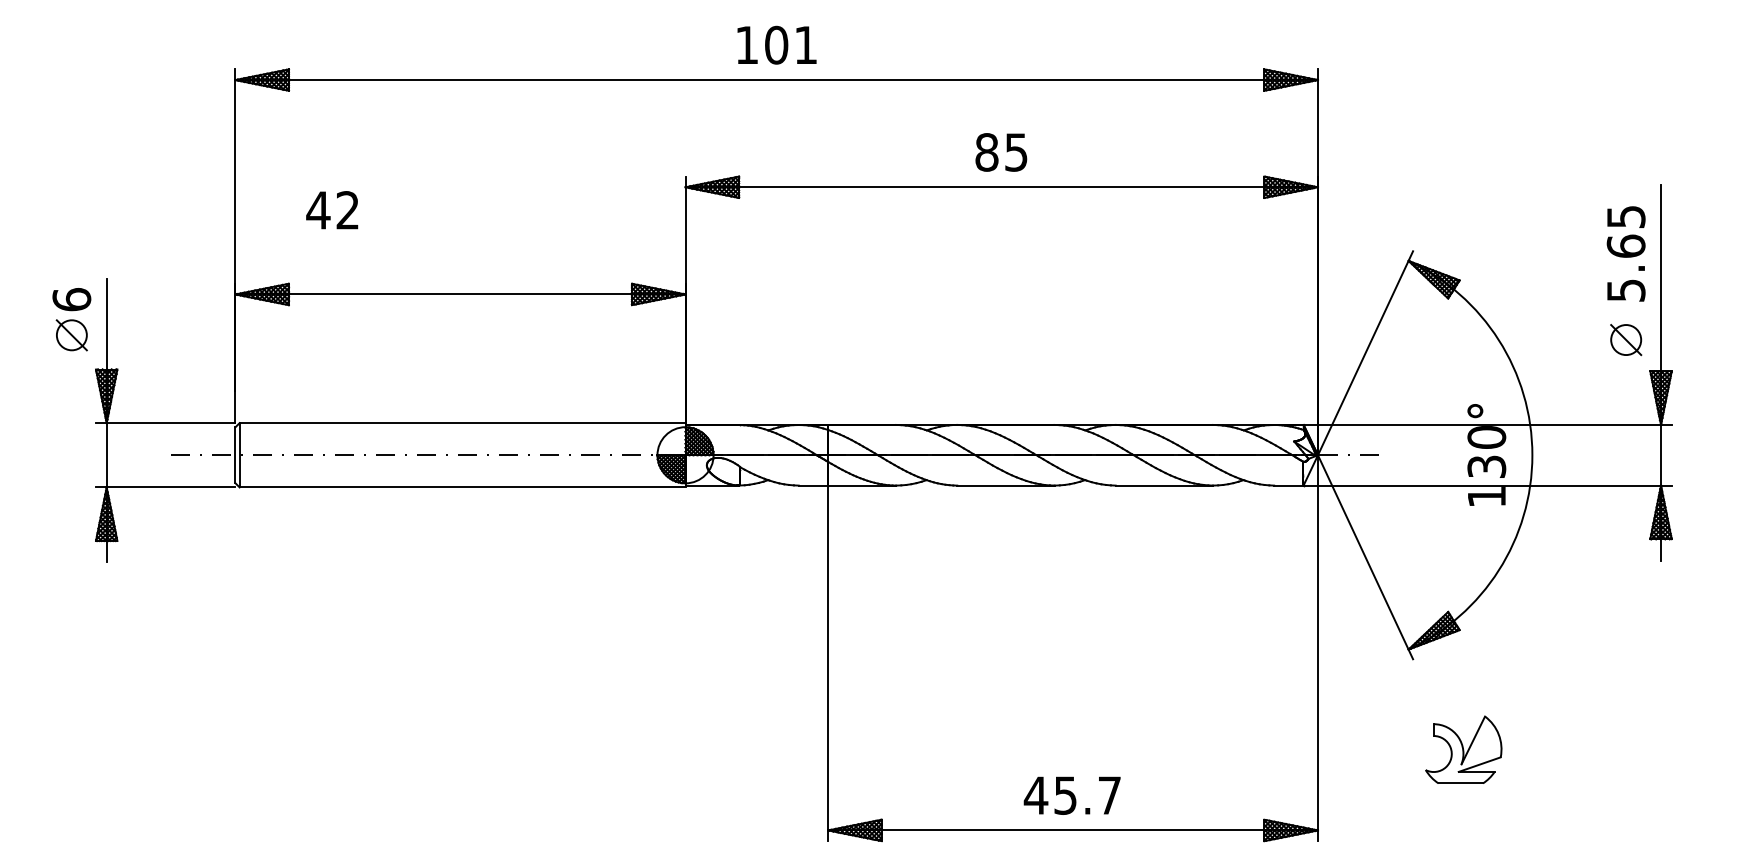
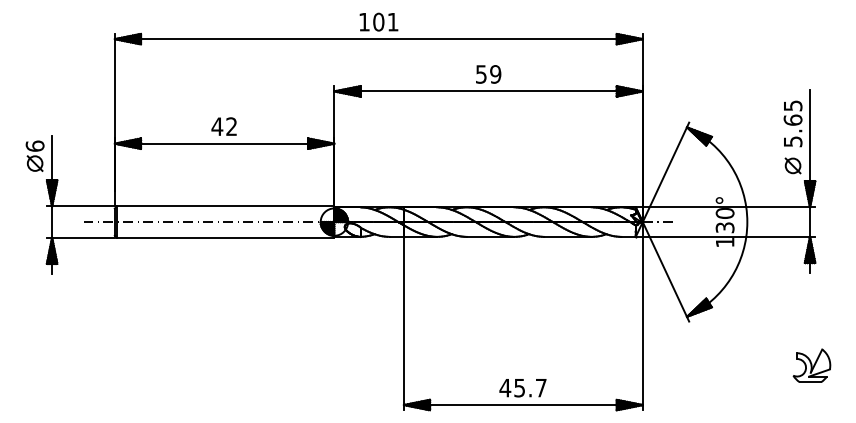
text: (1001, 152) -> (488, 74), 85 -> 59
text: (330, 209) -> (223, 126), moved
part: (1462, 749) -> (811, 365), moved

